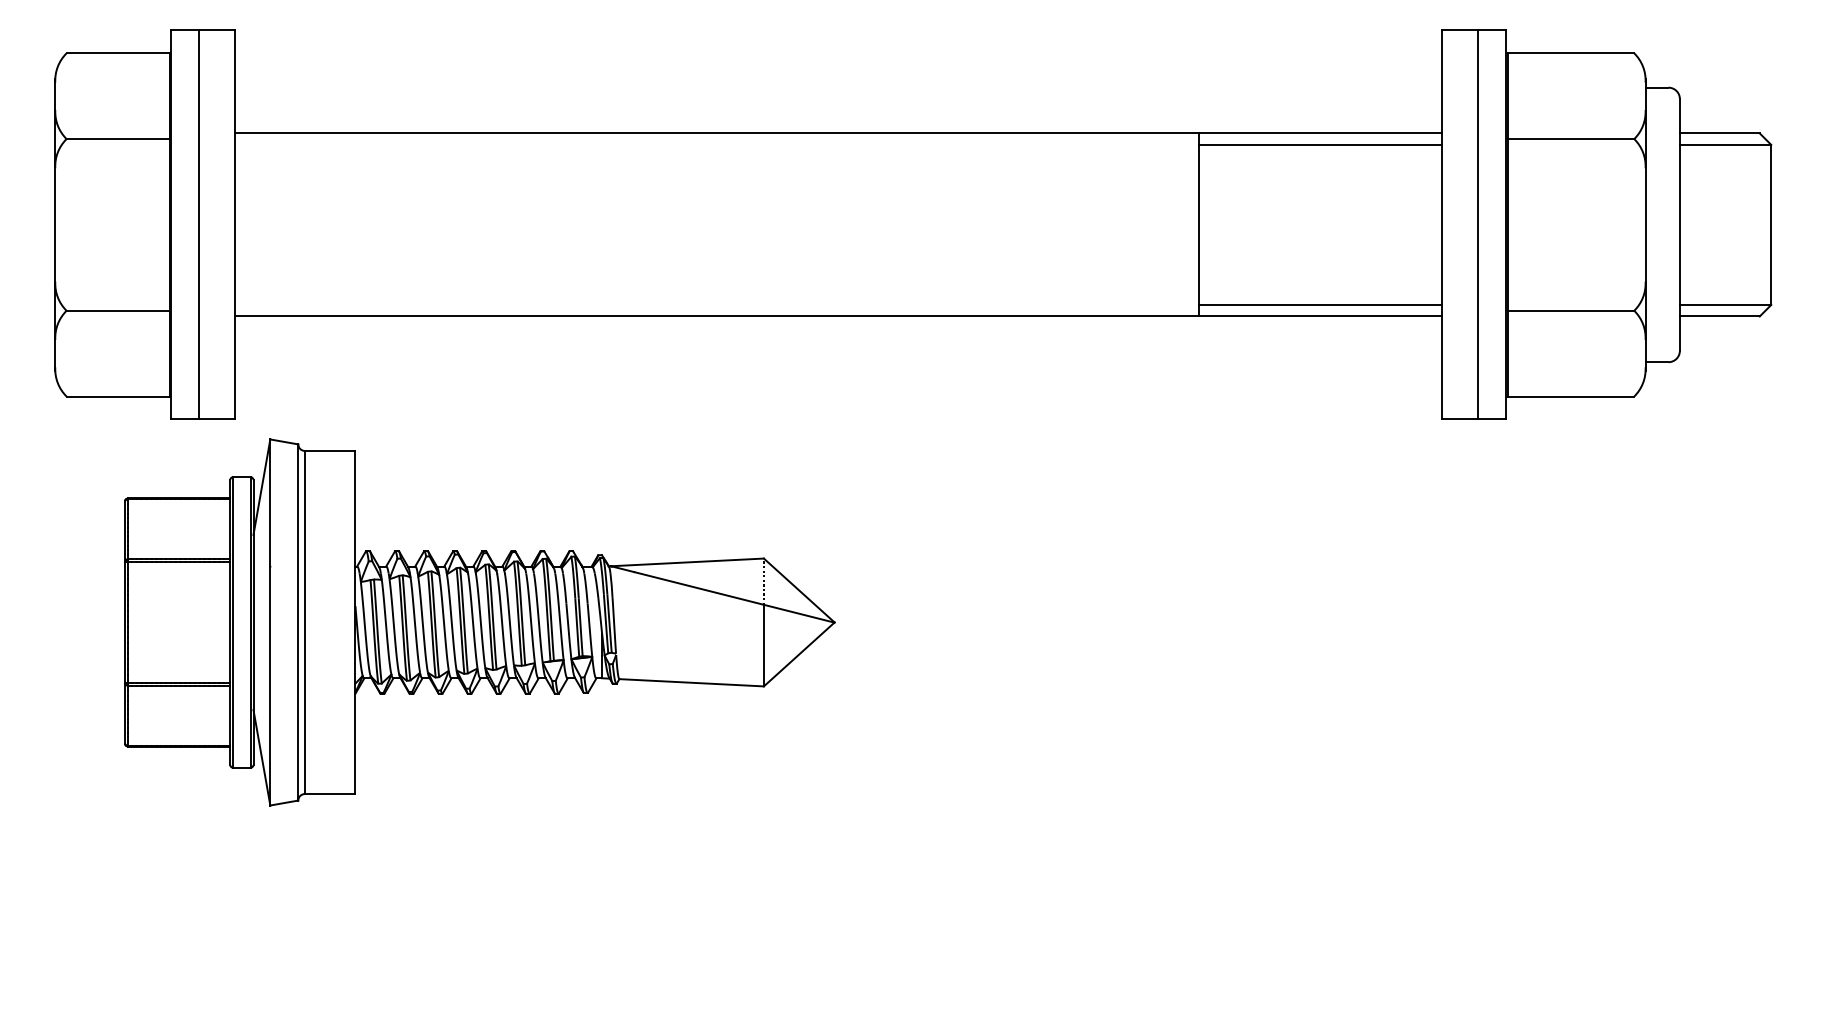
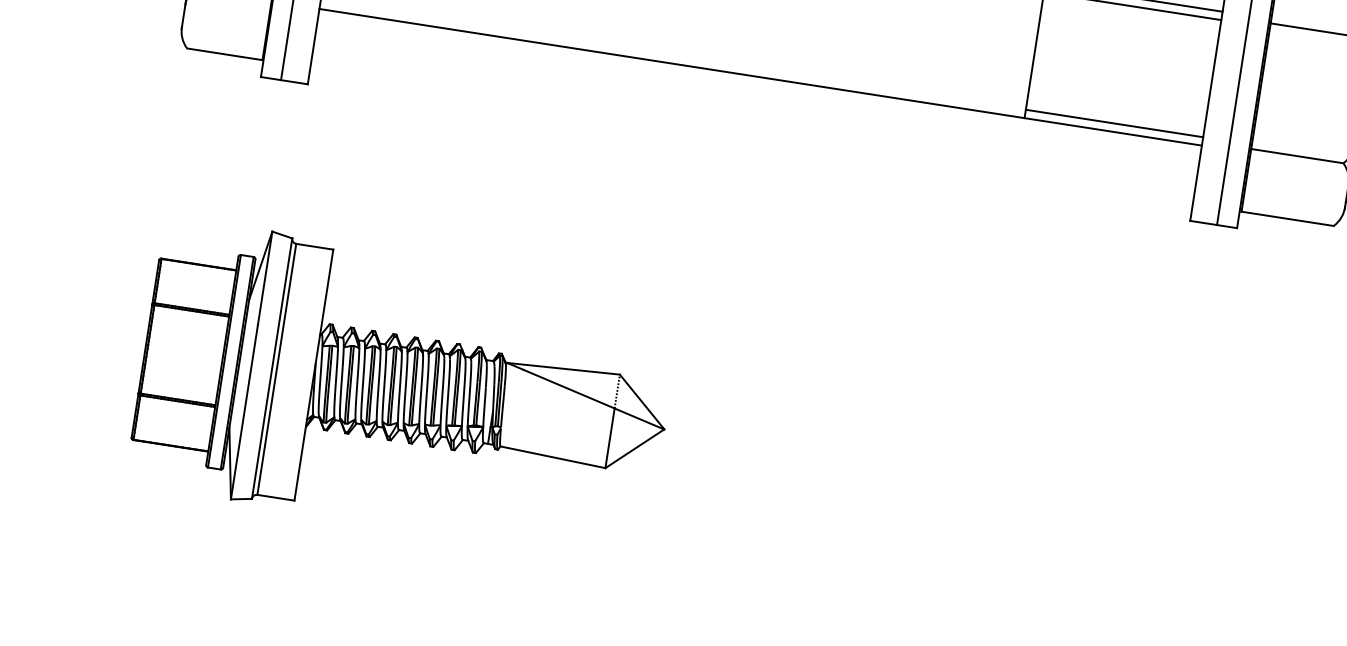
part: (479, 622) -> (404, 389), moved

